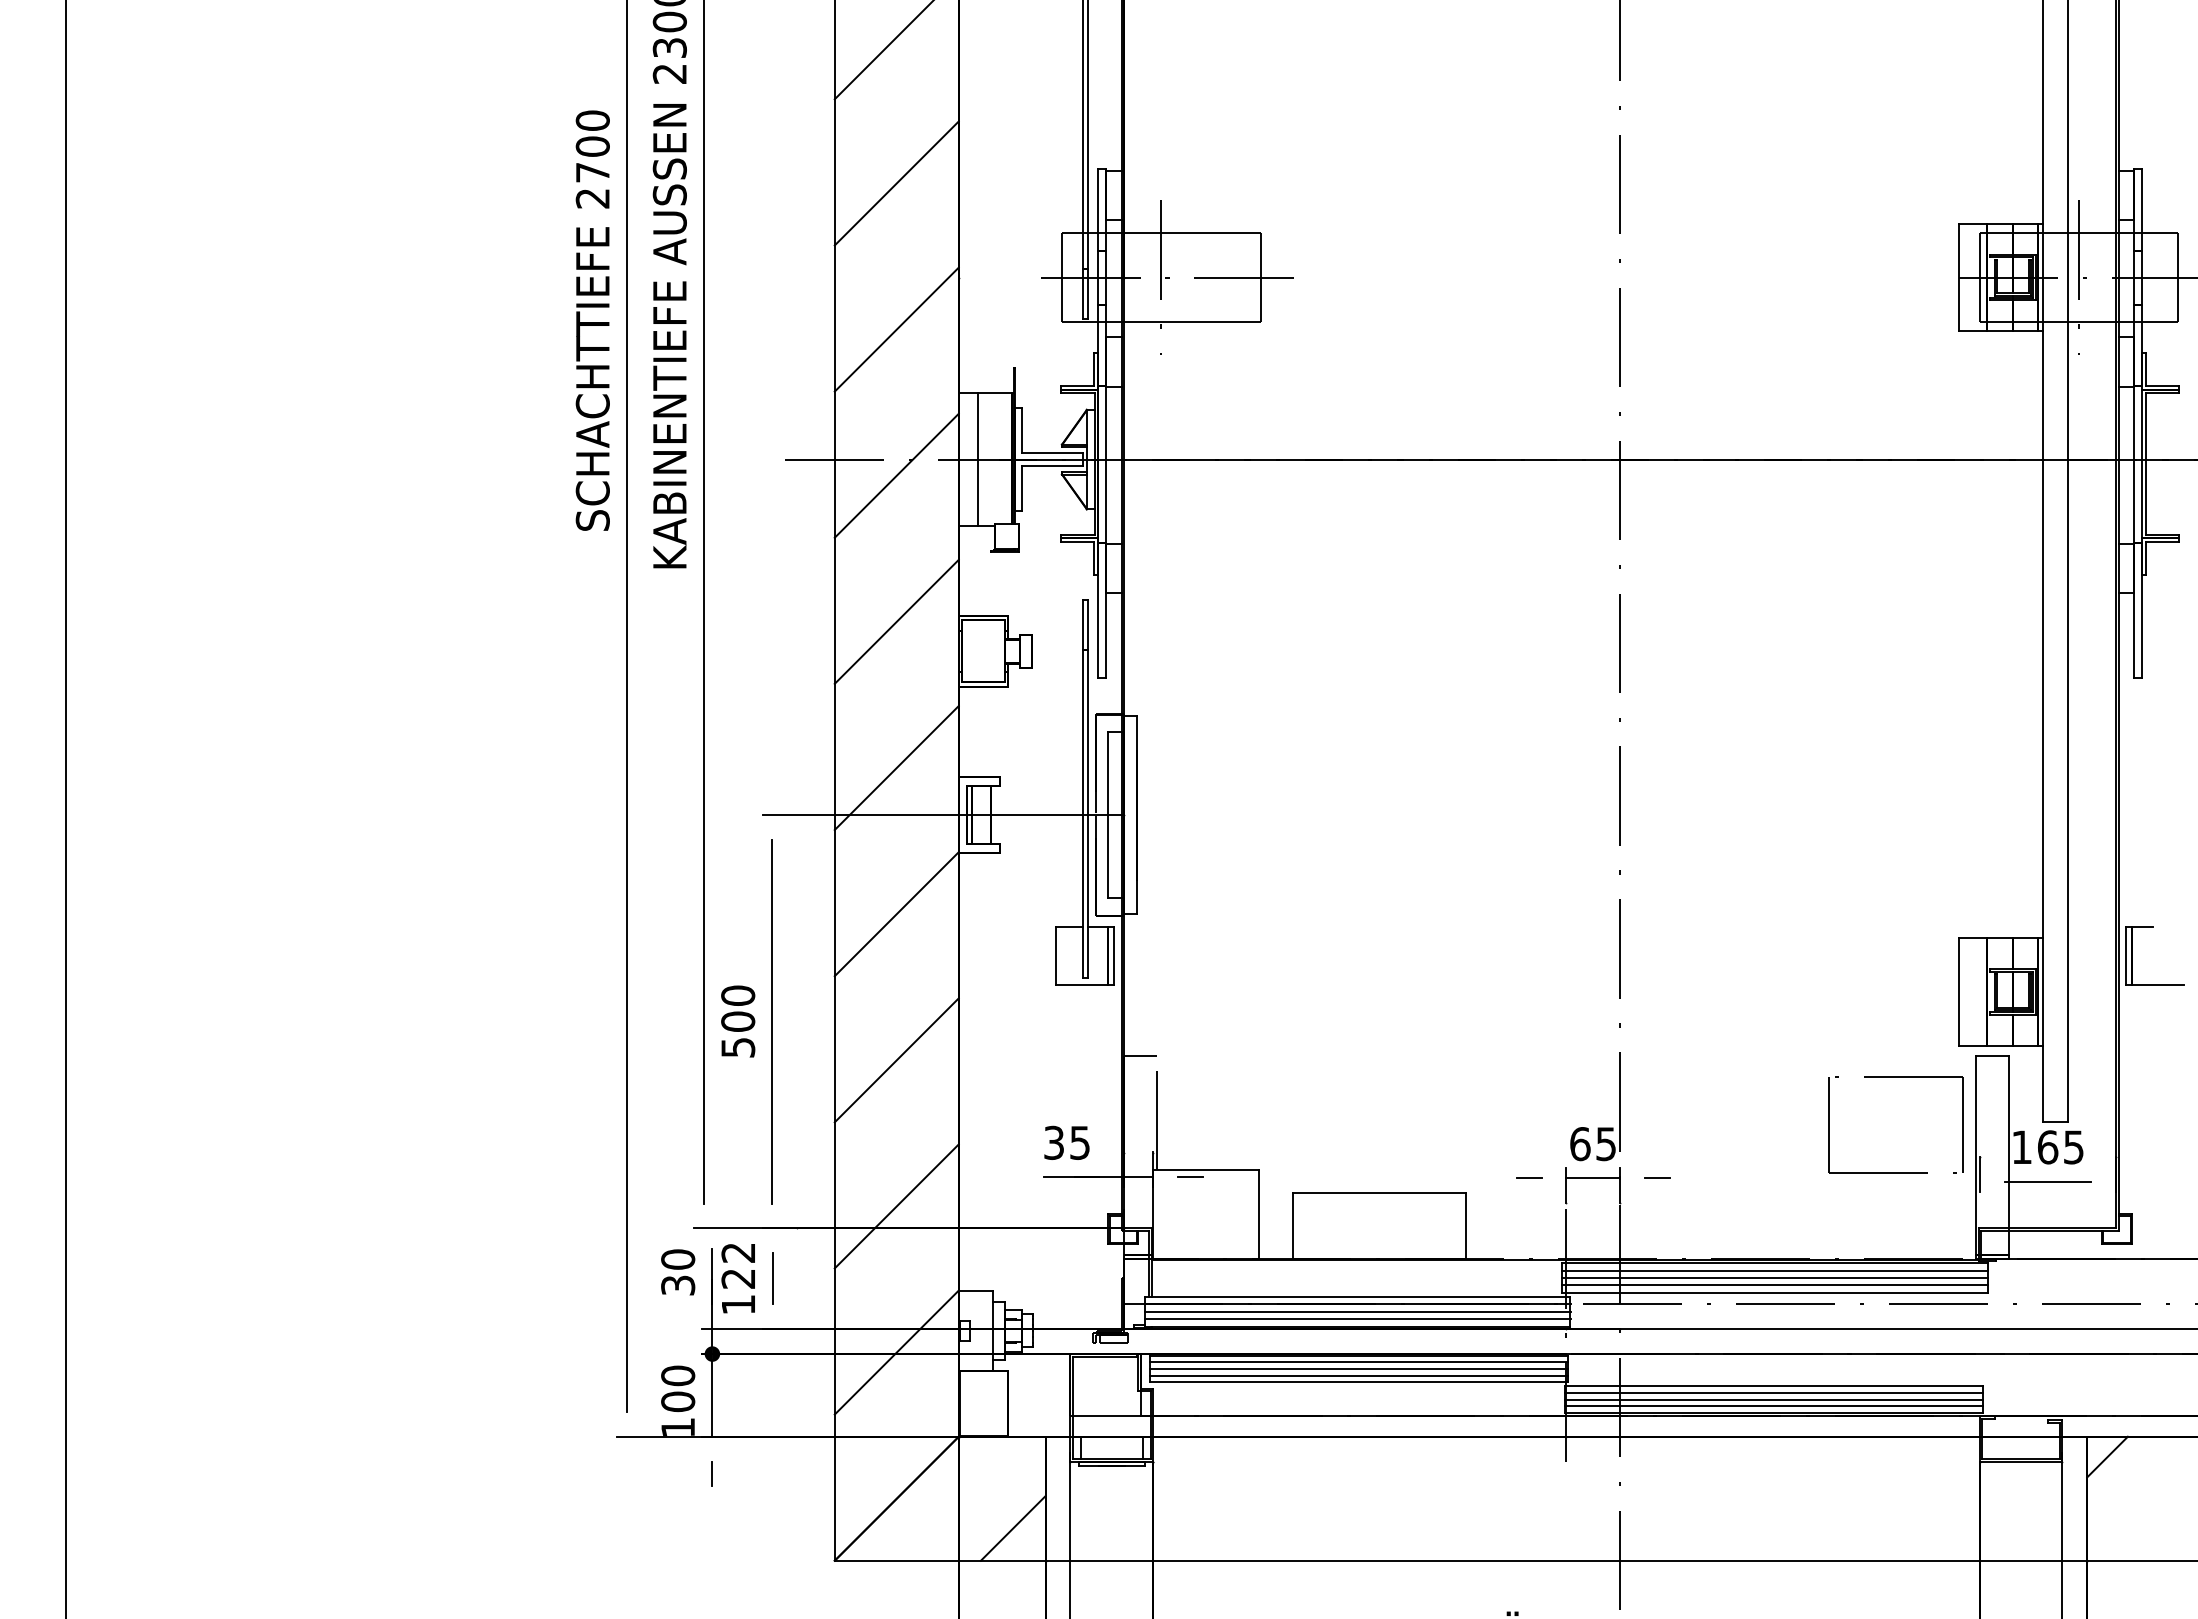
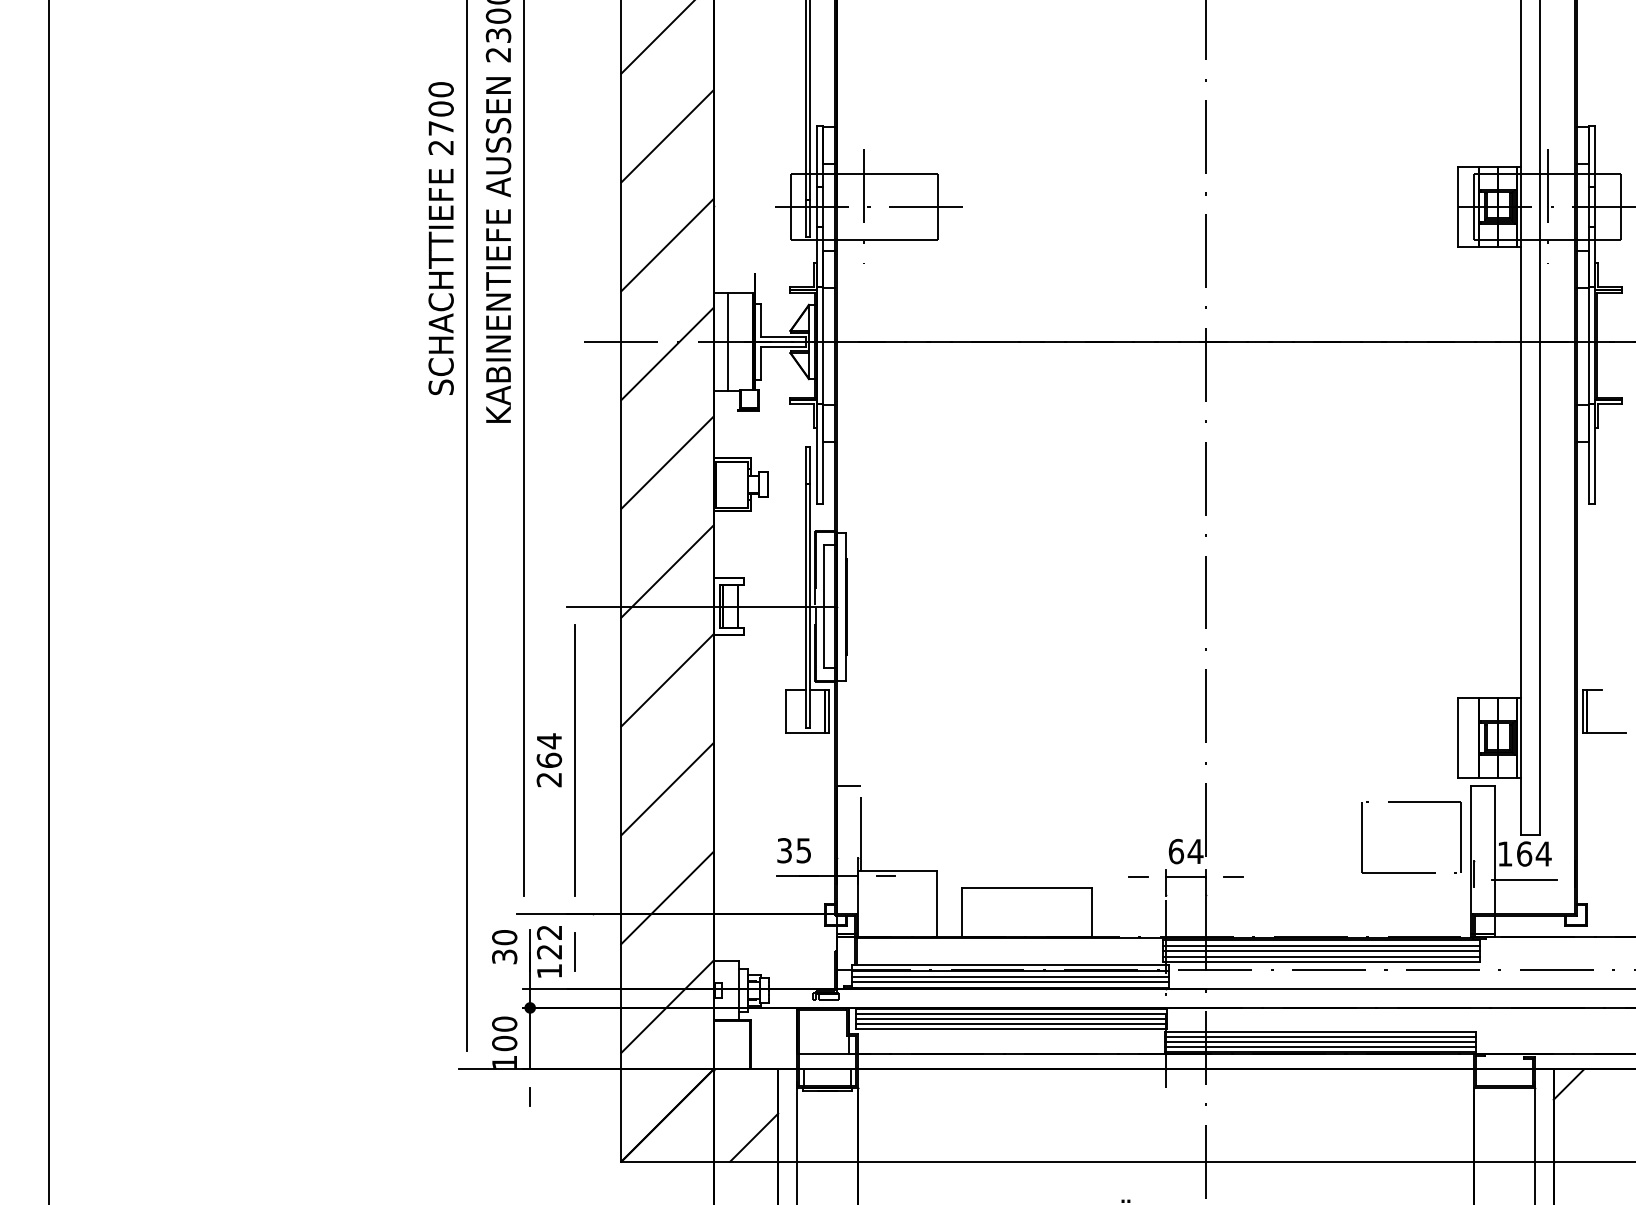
text: (738, 1021) -> (549, 760), 500 -> 264
text: (1605, 1144) -> (1195, 851), 65 -> 64
text: (2073, 1147) -> (1543, 854), 165 -> 164

